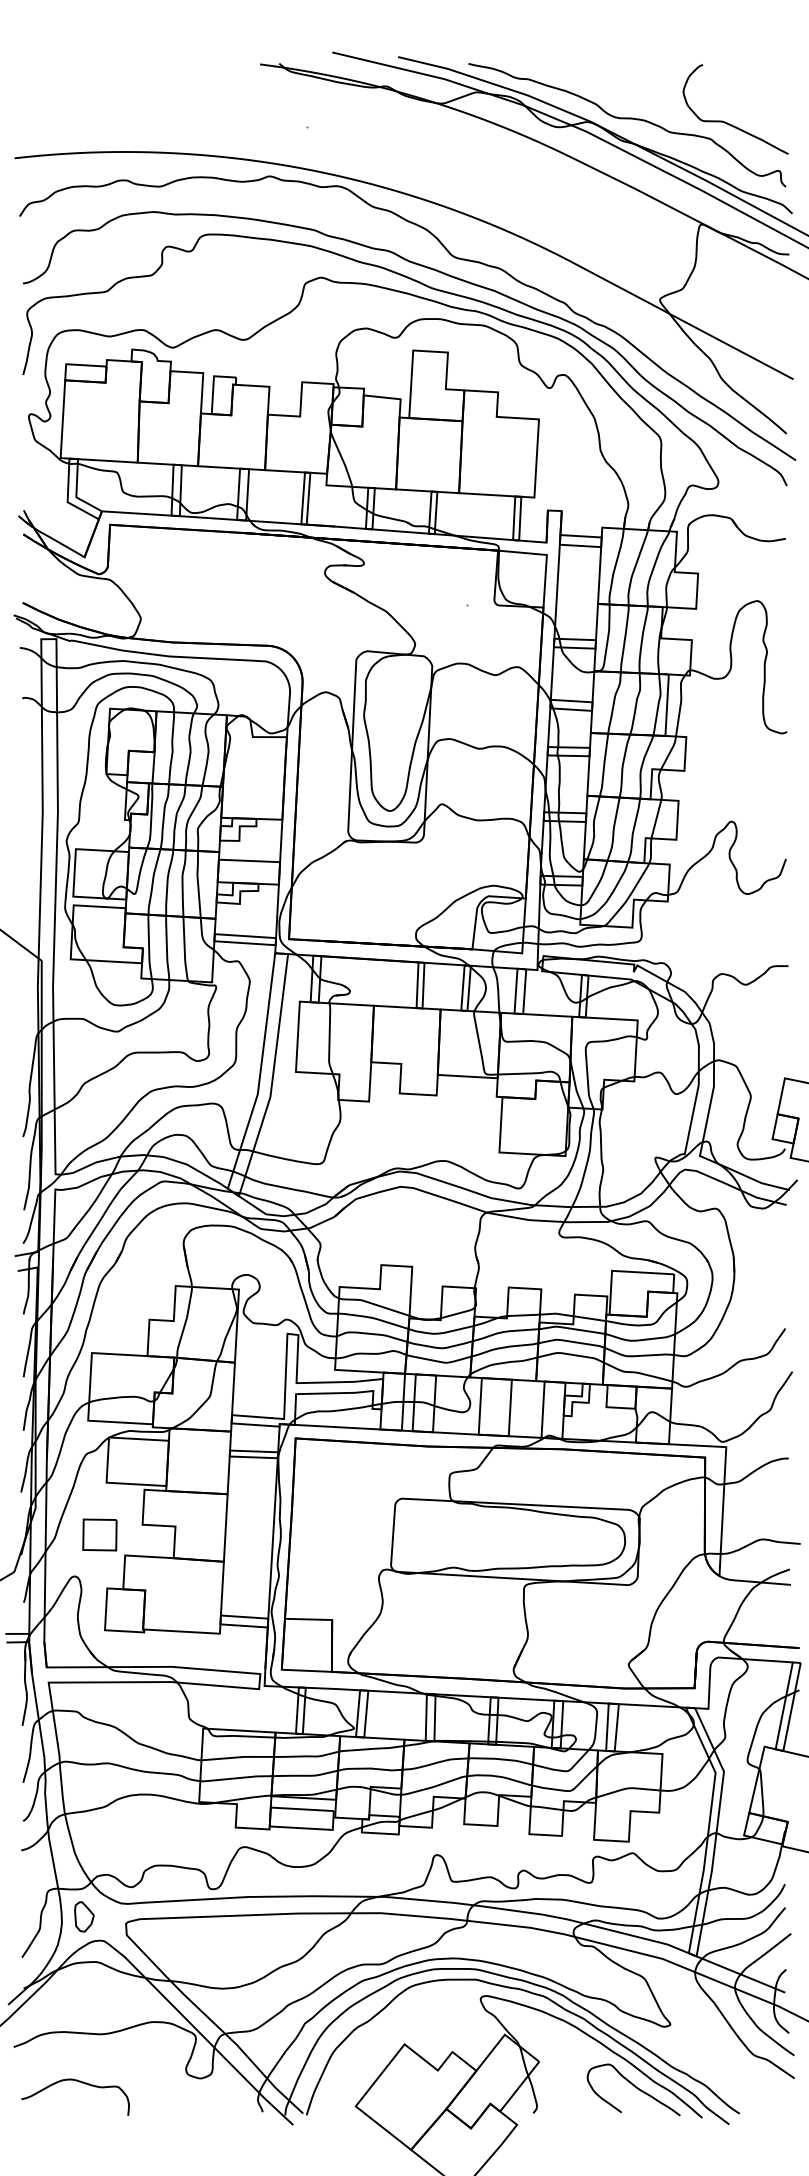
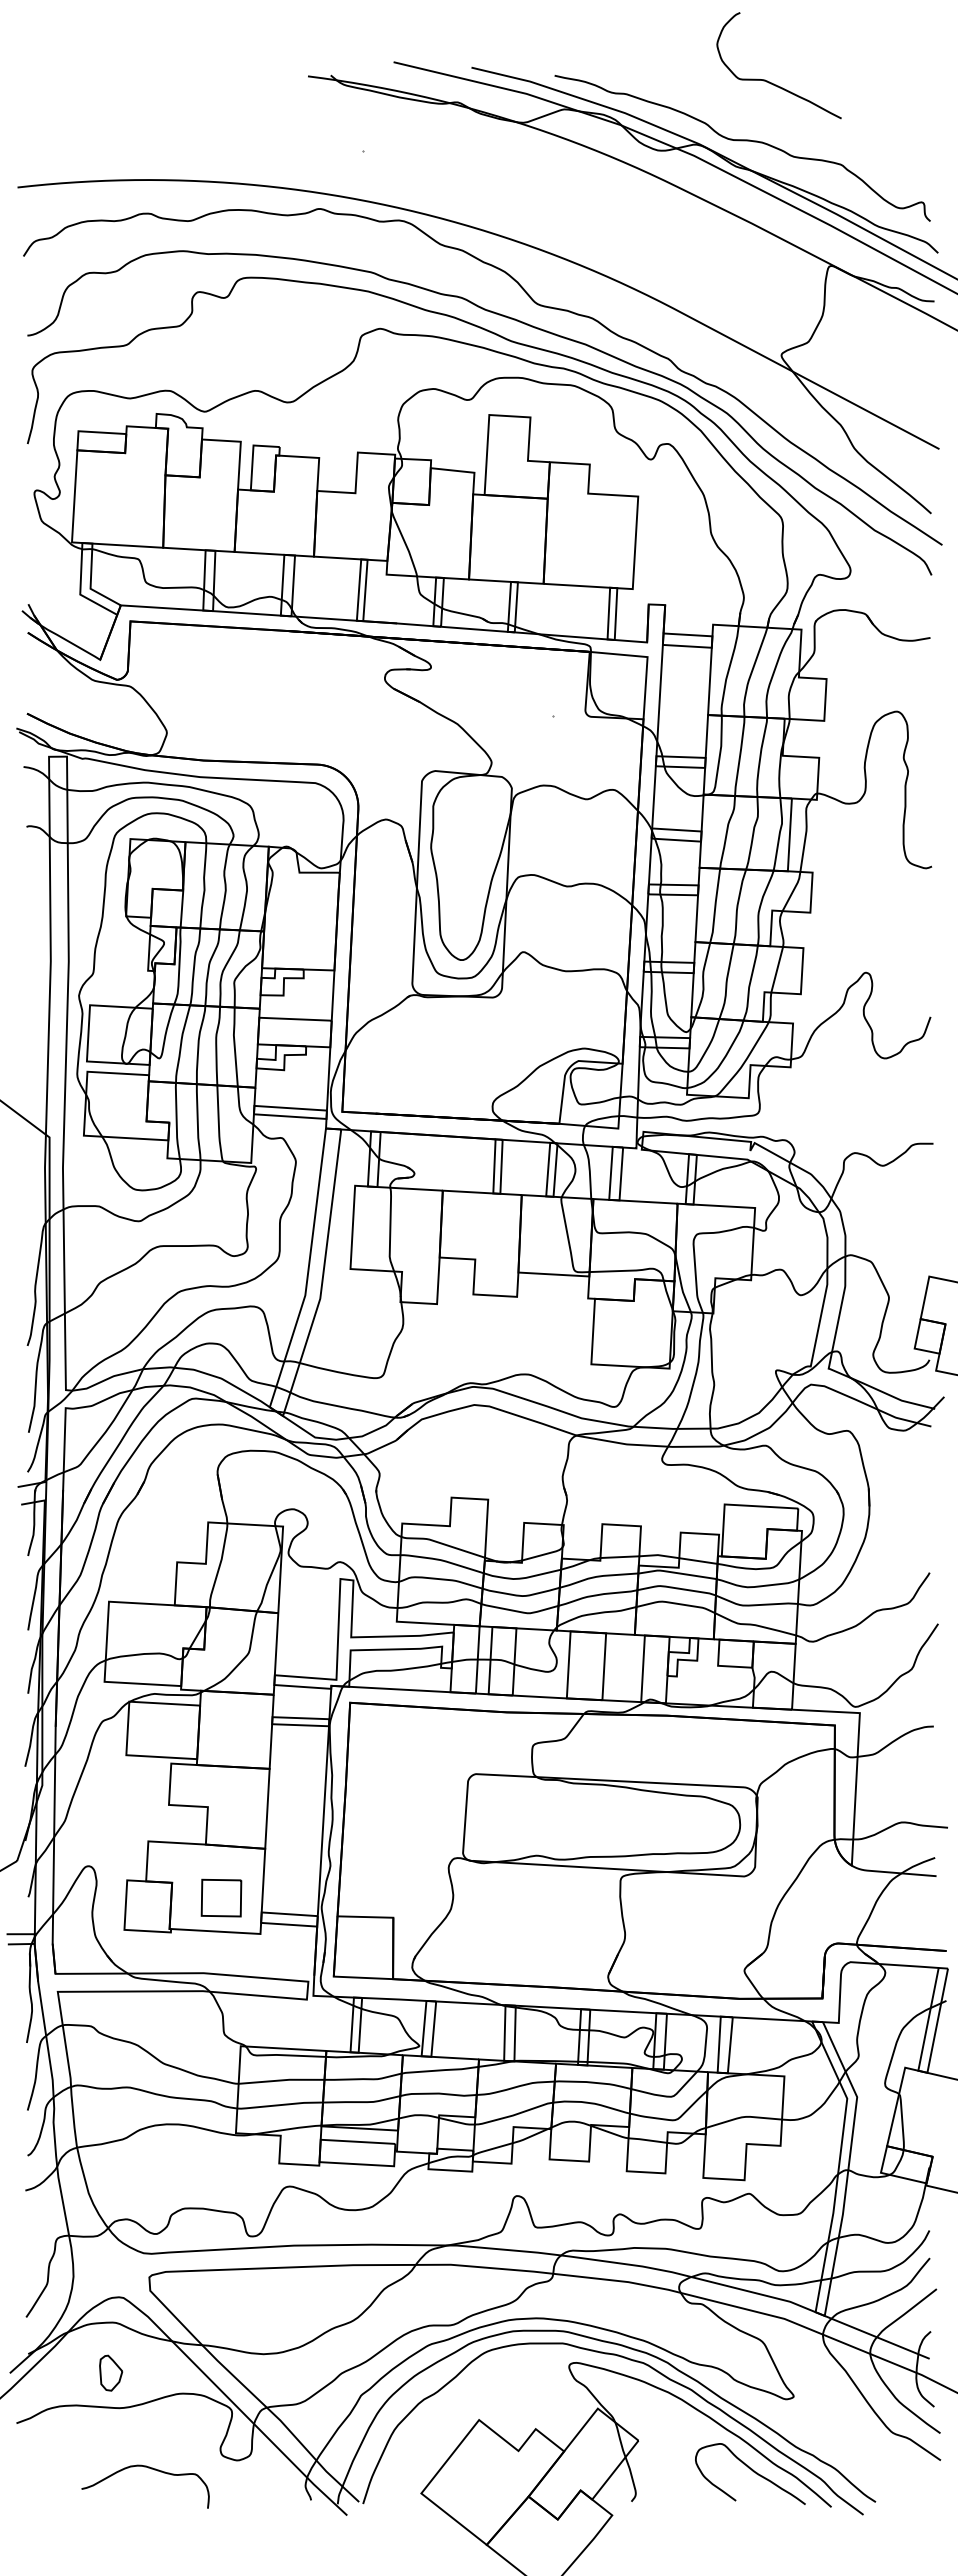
curve: (727, 122) -> (769, 81), moved
part: (99, 1534) -> (221, 1897), moved
part: (84, 1916) -> (111, 2372), moved
curve: (80, 2082) -> (151, 2469), moved

